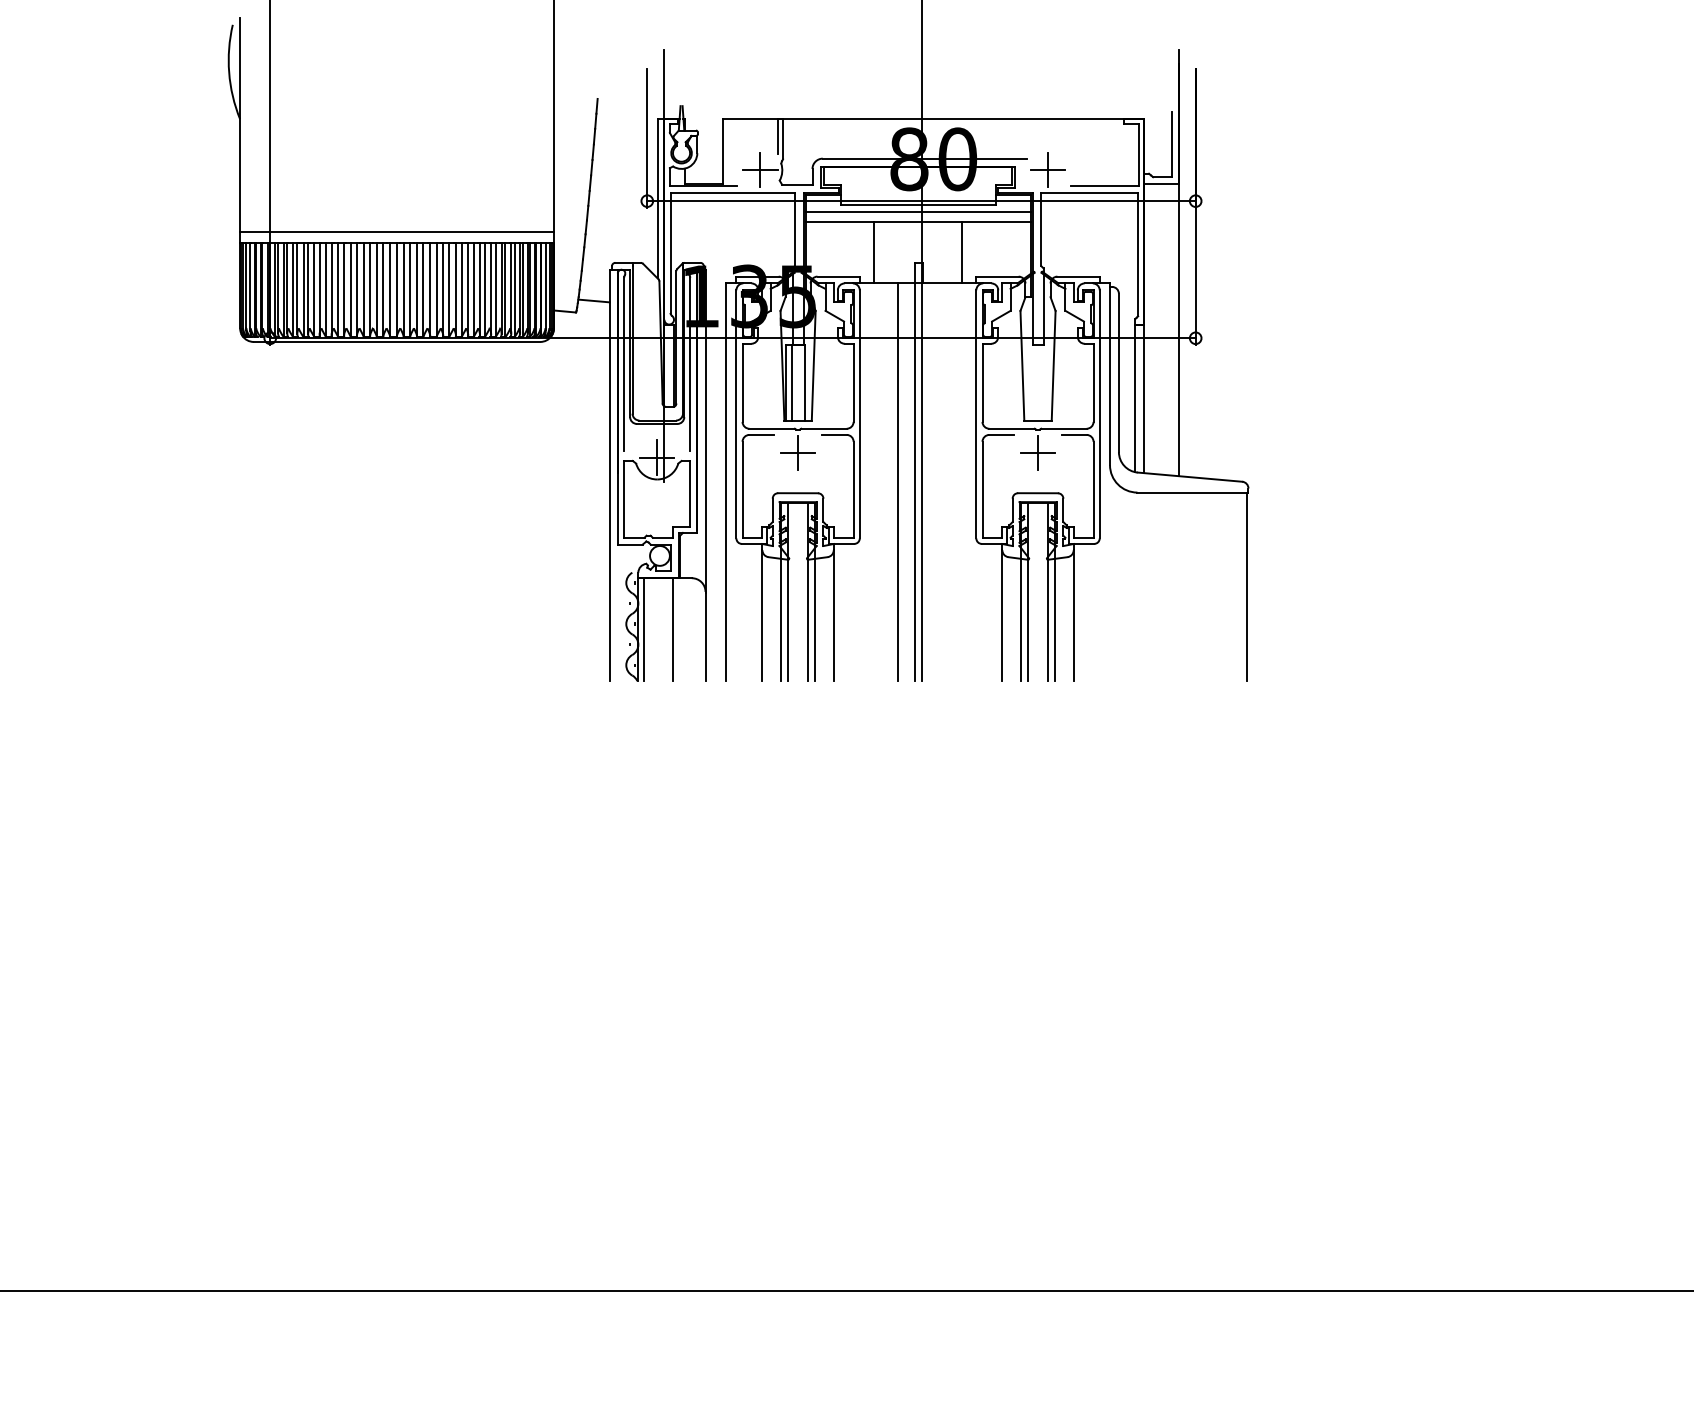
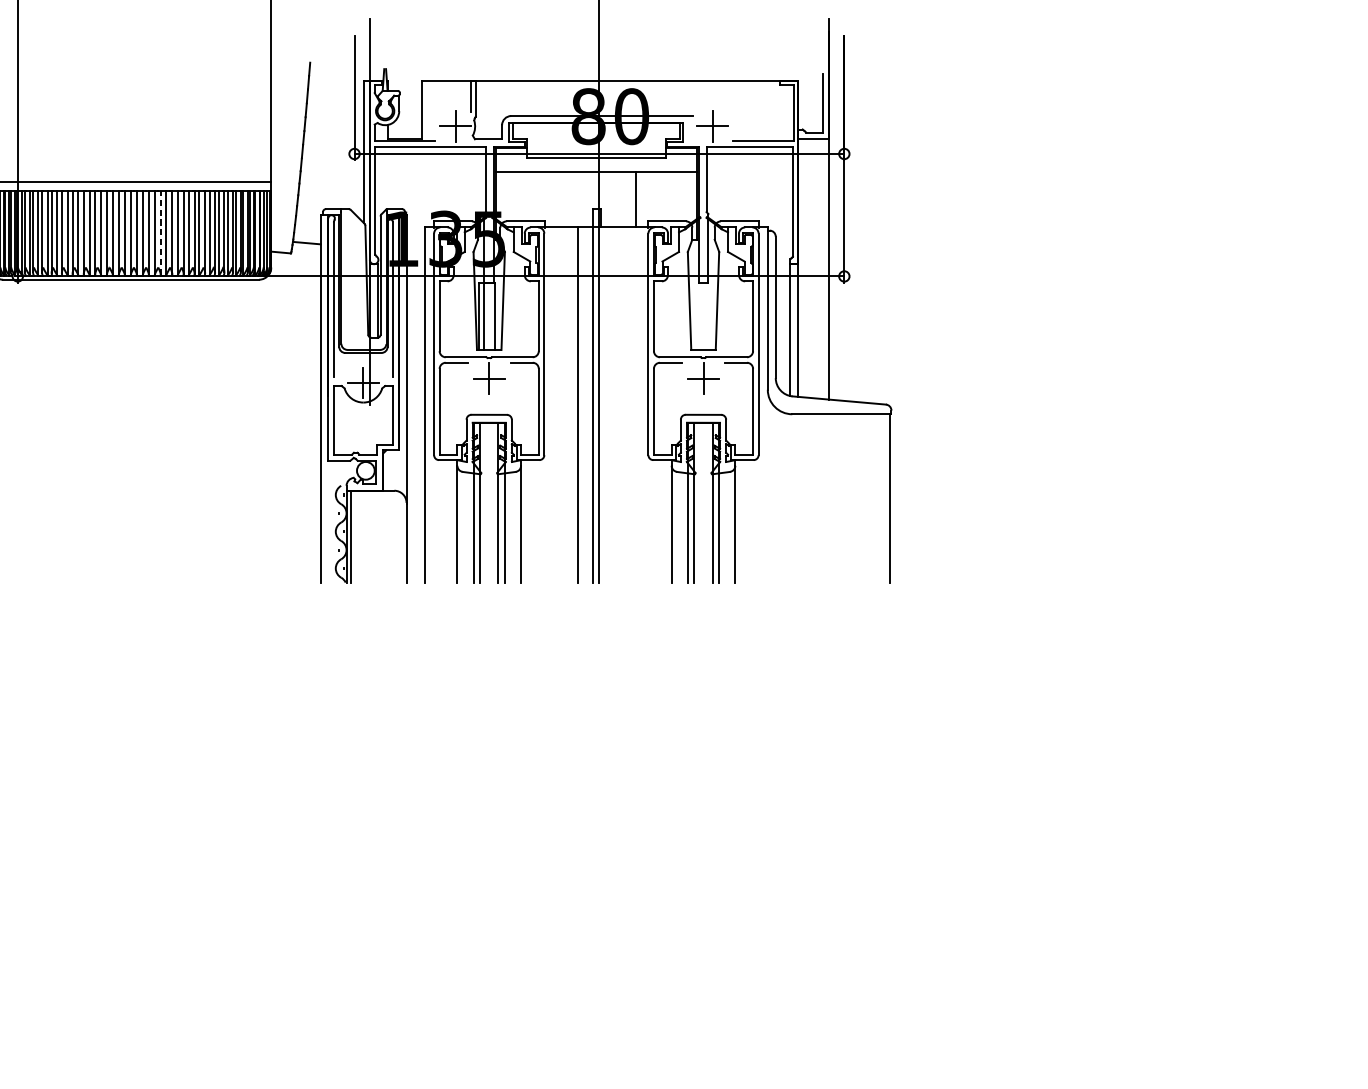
line: (917, 212) -> (595, 164), removed
line: (874, 252) -> (557, 199), removed
line: (430, 289) -> (160, 232), solid -> dashed
line: (672, 629) -> (377, 536), removed

